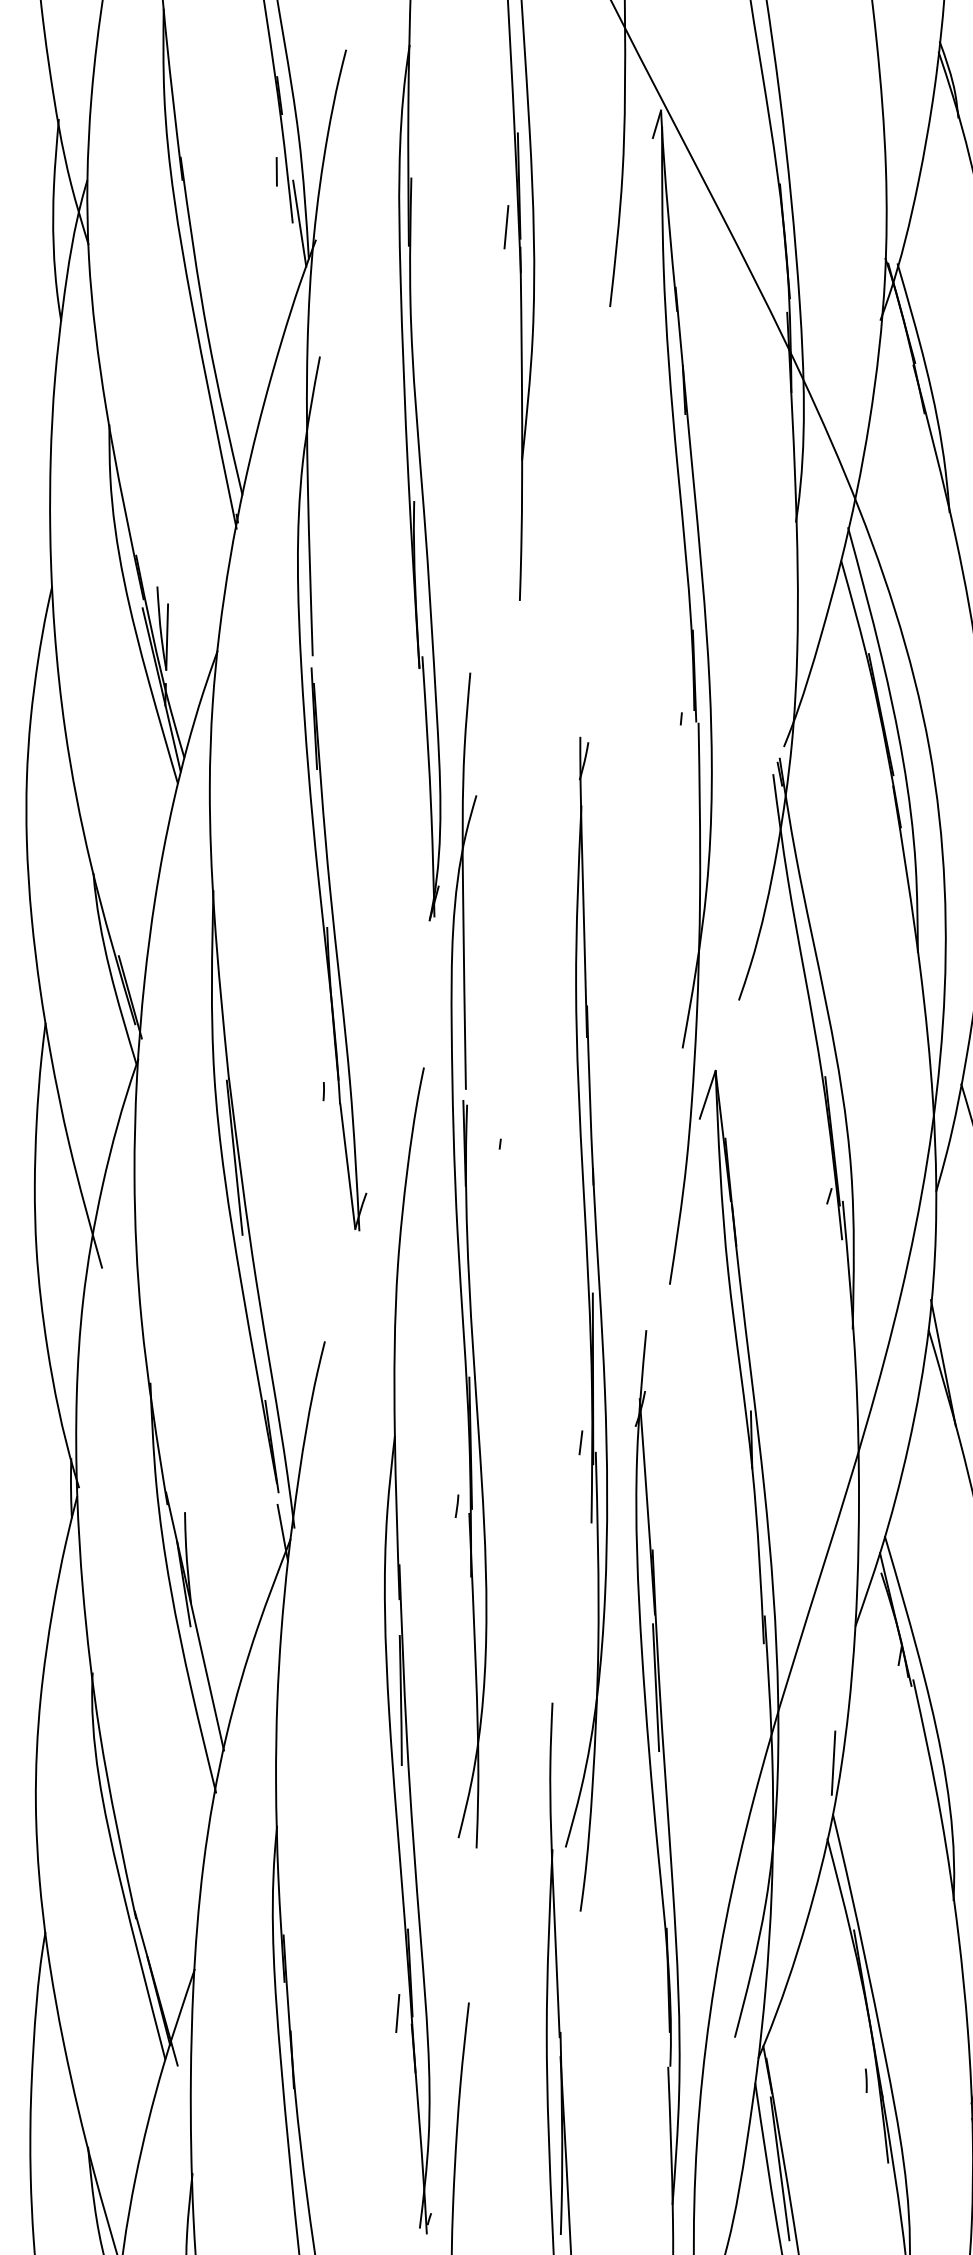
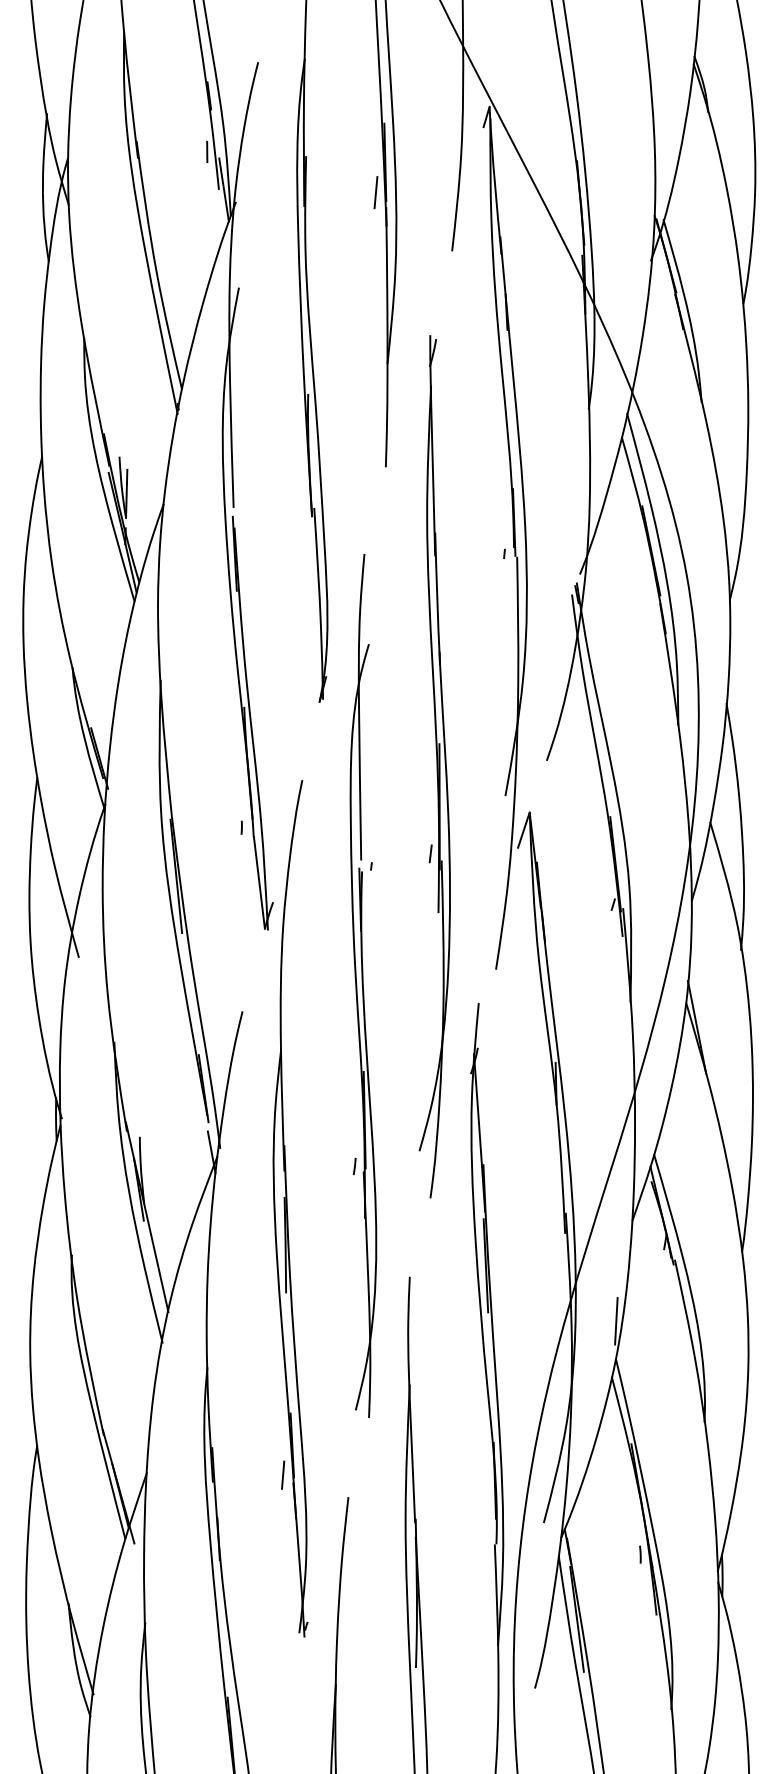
part: (469, 1259) -> (363, 985), moved
part: (586, 1323) -> (434, 766), moved
part: (407, 1650) -> (290, 1208), moved

